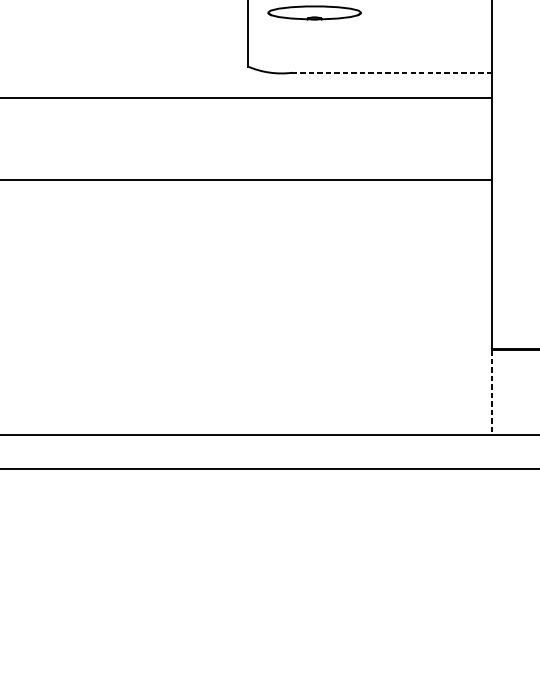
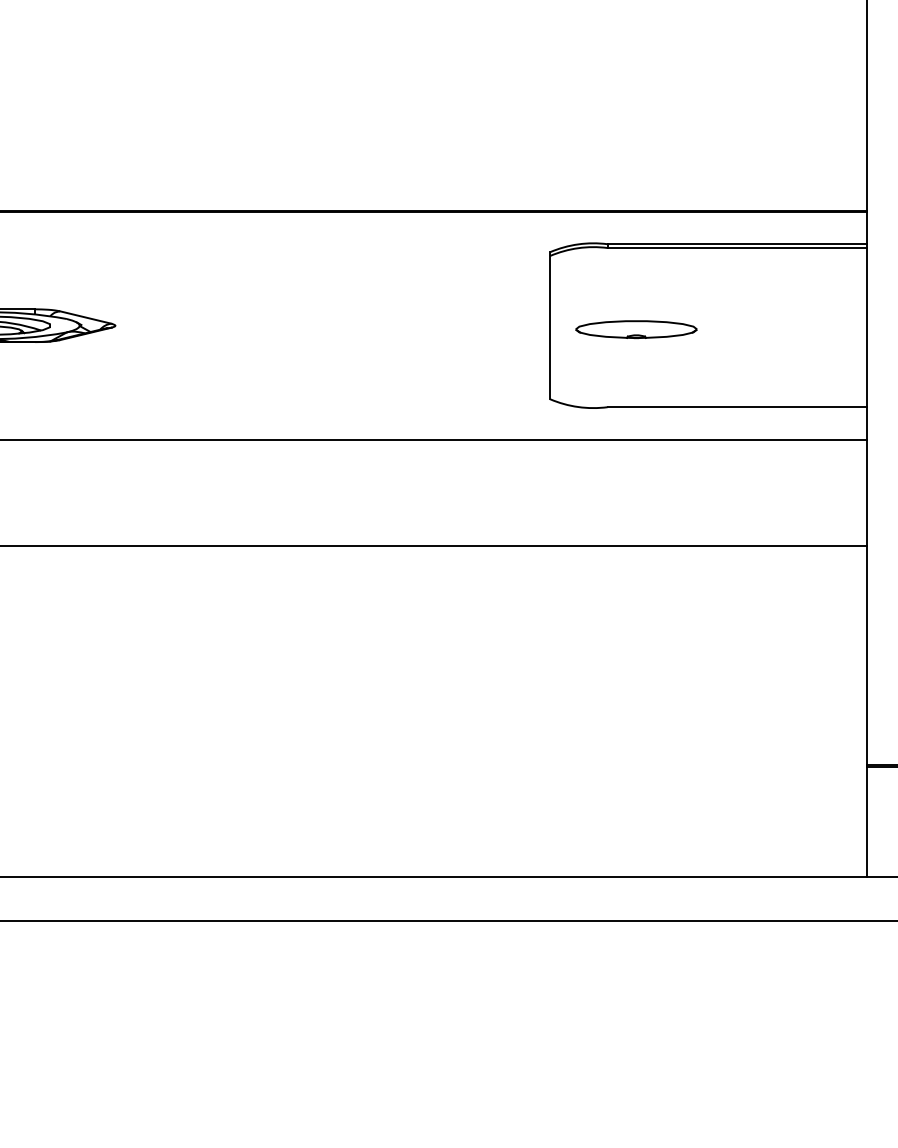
line: (392, 72) -> (737, 407), dashed -> solid
line: (492, 392) -> (866, 822), dashed -> solid

